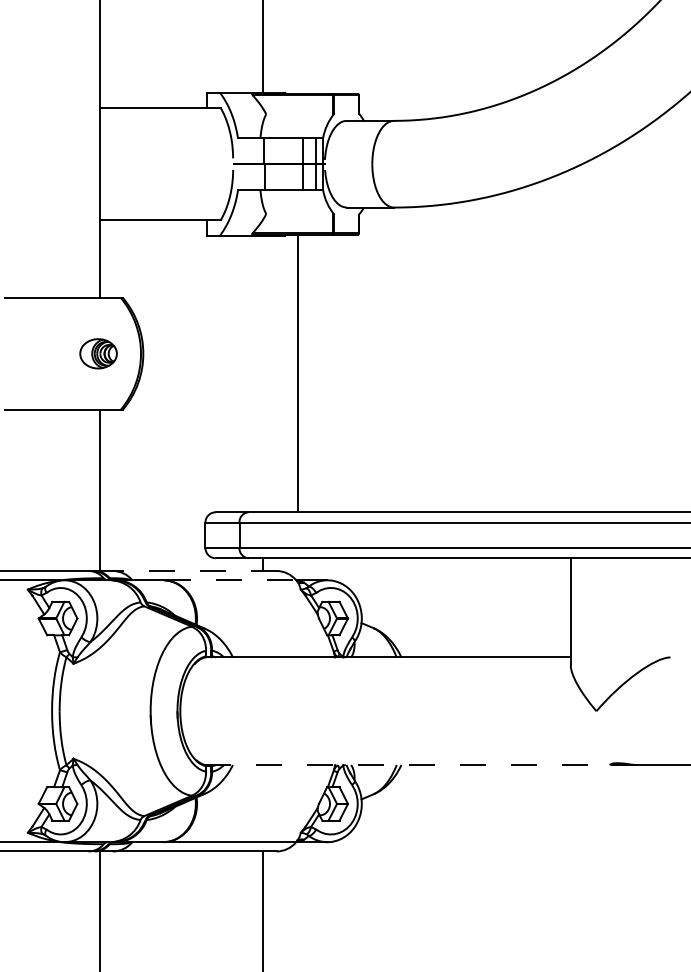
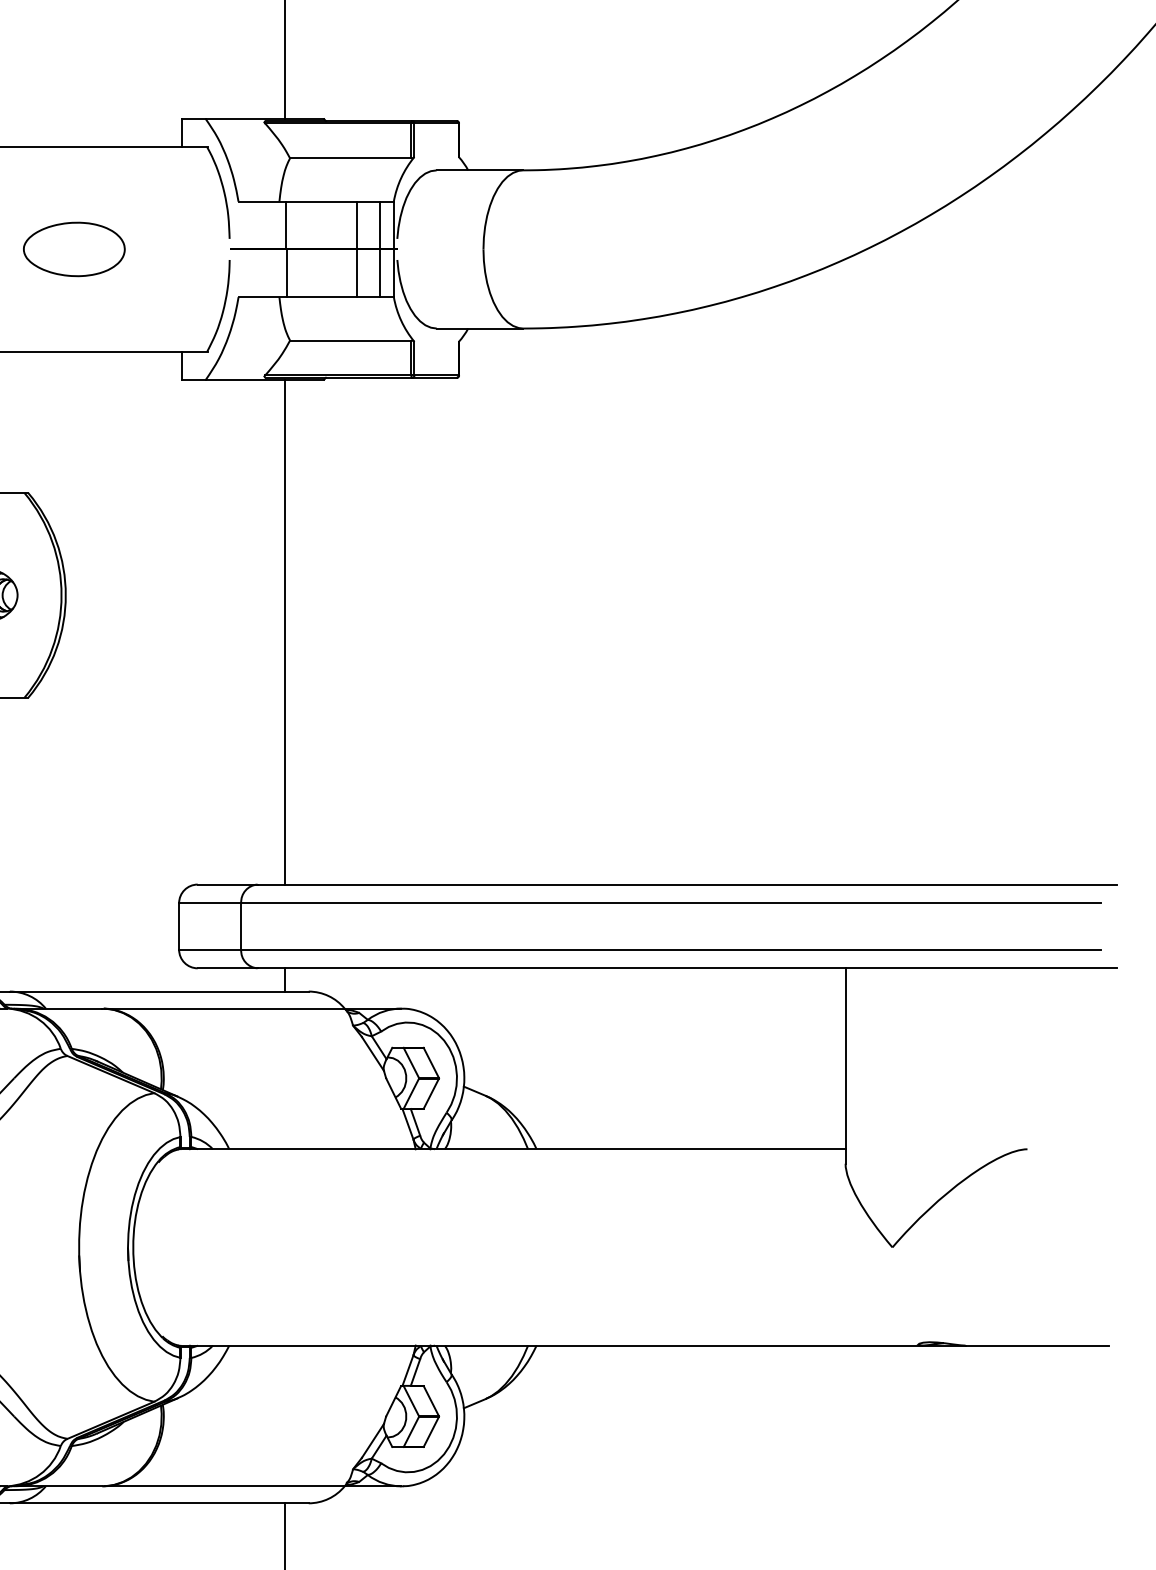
line: (299, 114) -> (350, 158), added
part: (147, 163) -> (73, 248), added
line: (299, 214) -> (350, 341), added
line: (298, 373) -> (285, 631), moved
line: (194, 570) -> (159, 990), dashed -> solid
line: (230, 580) -> (224, 1008), dashed -> solid
line: (409, 765) -> (551, 1346), dashed -> solid

